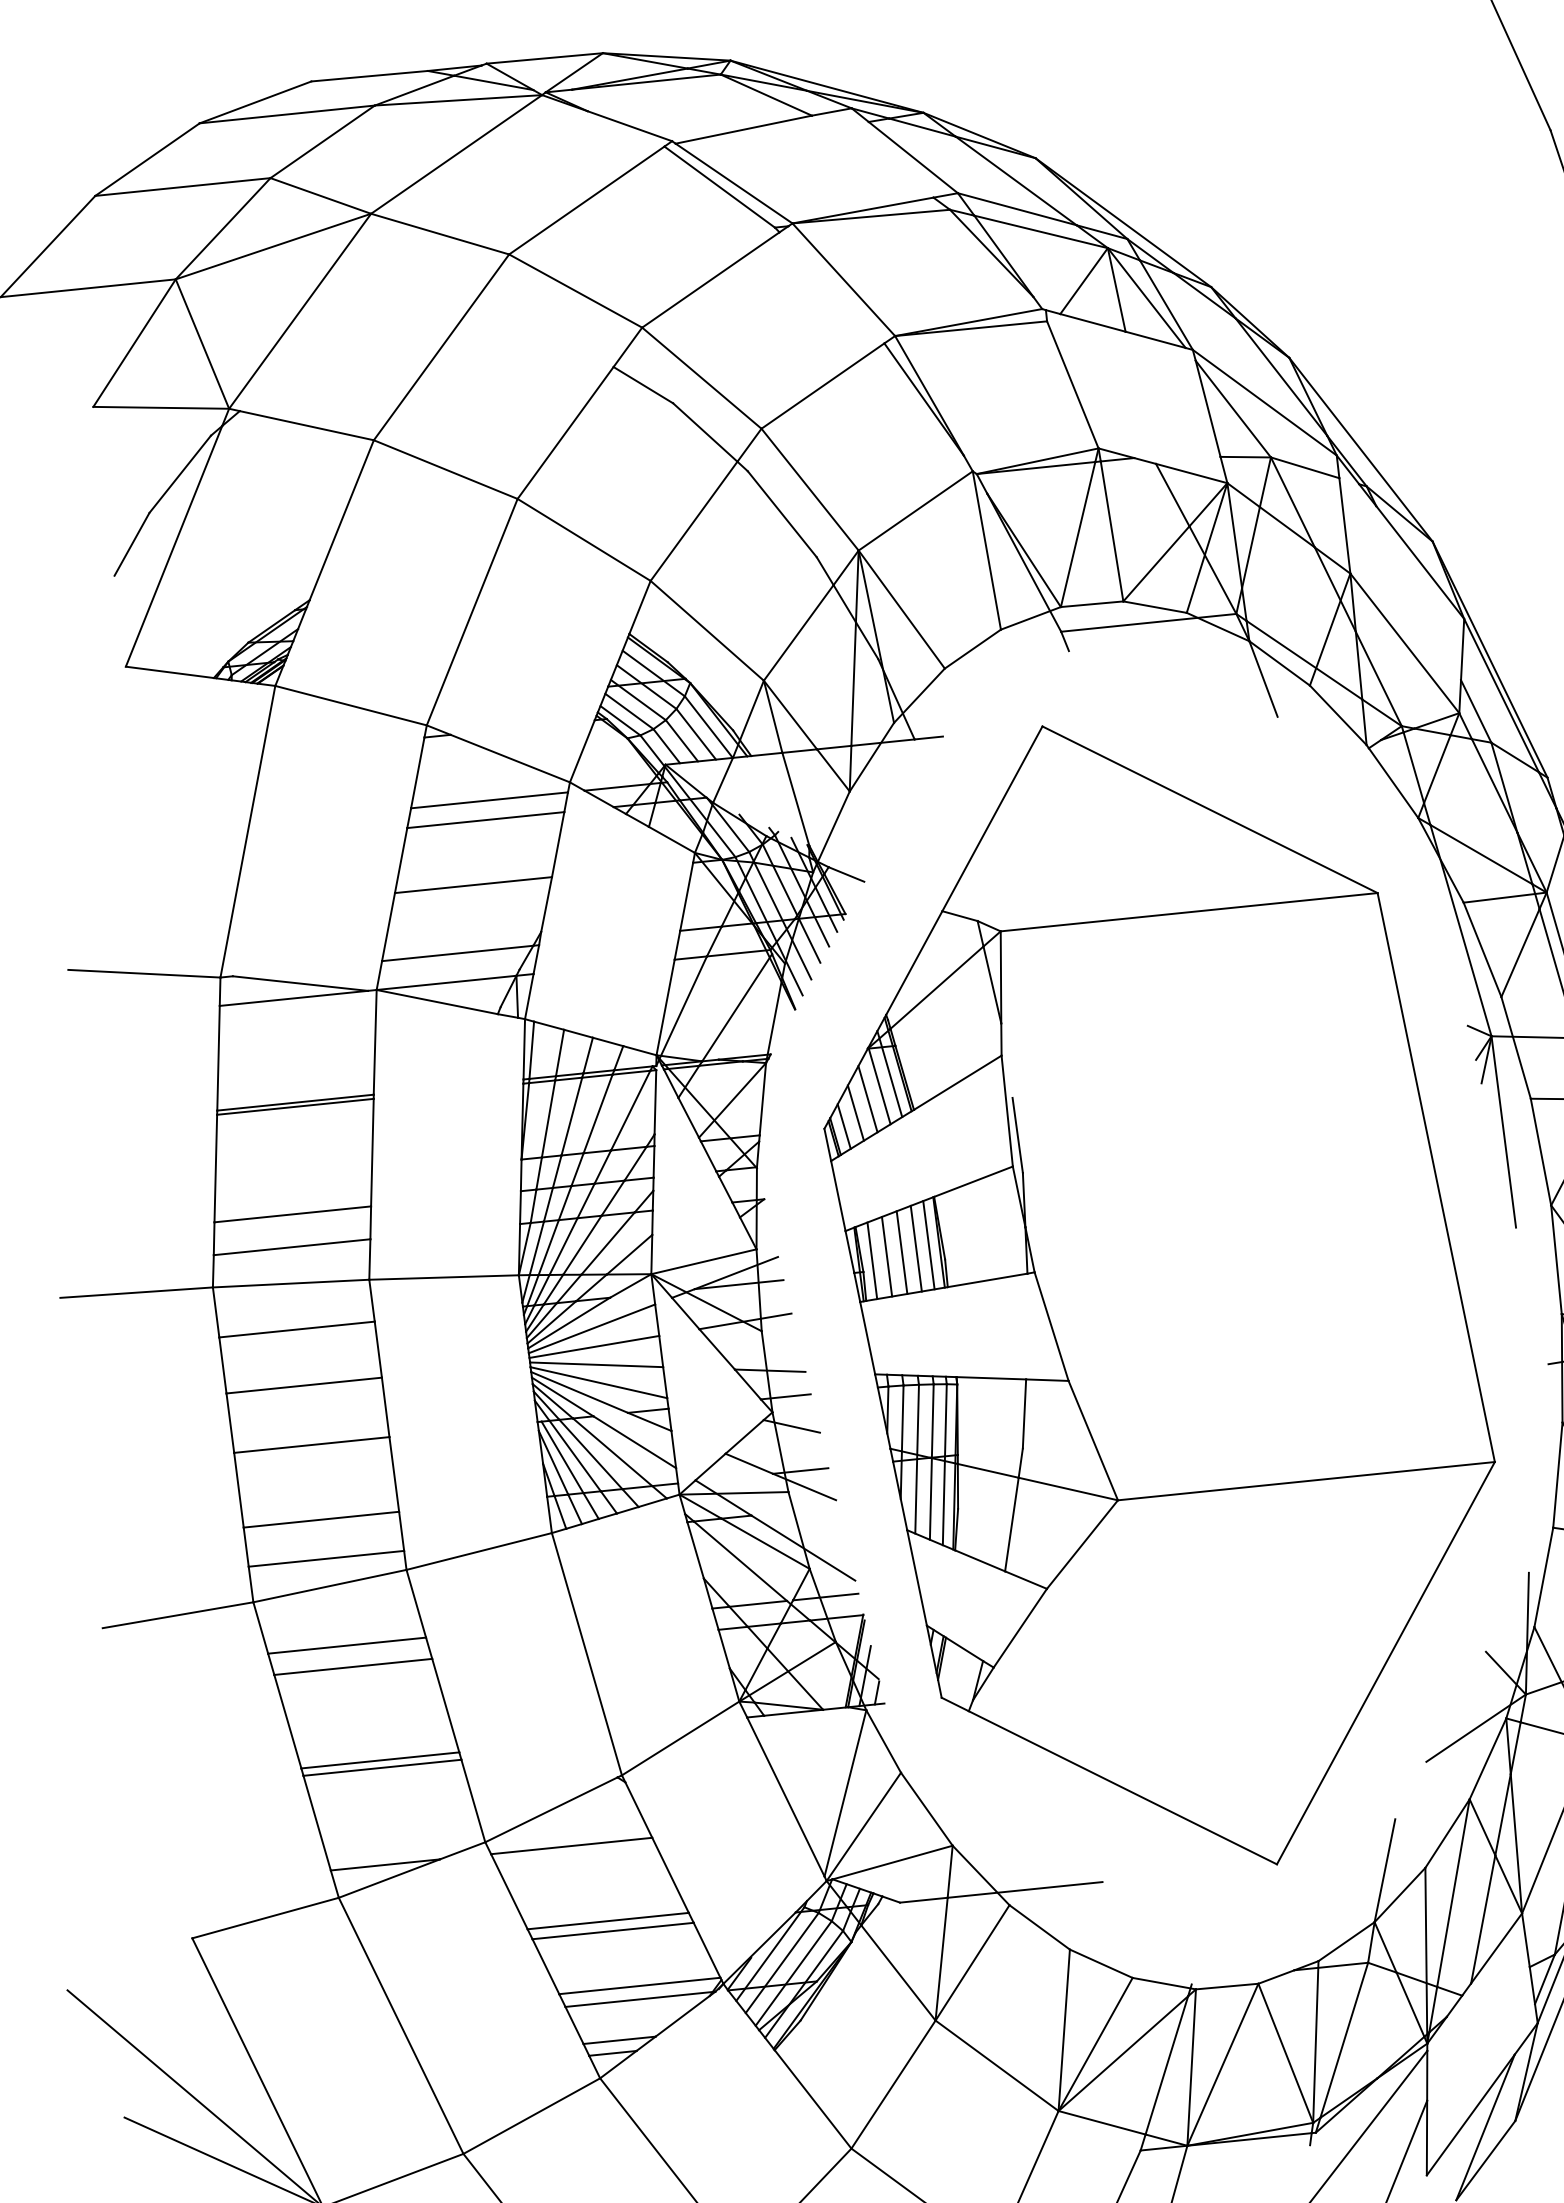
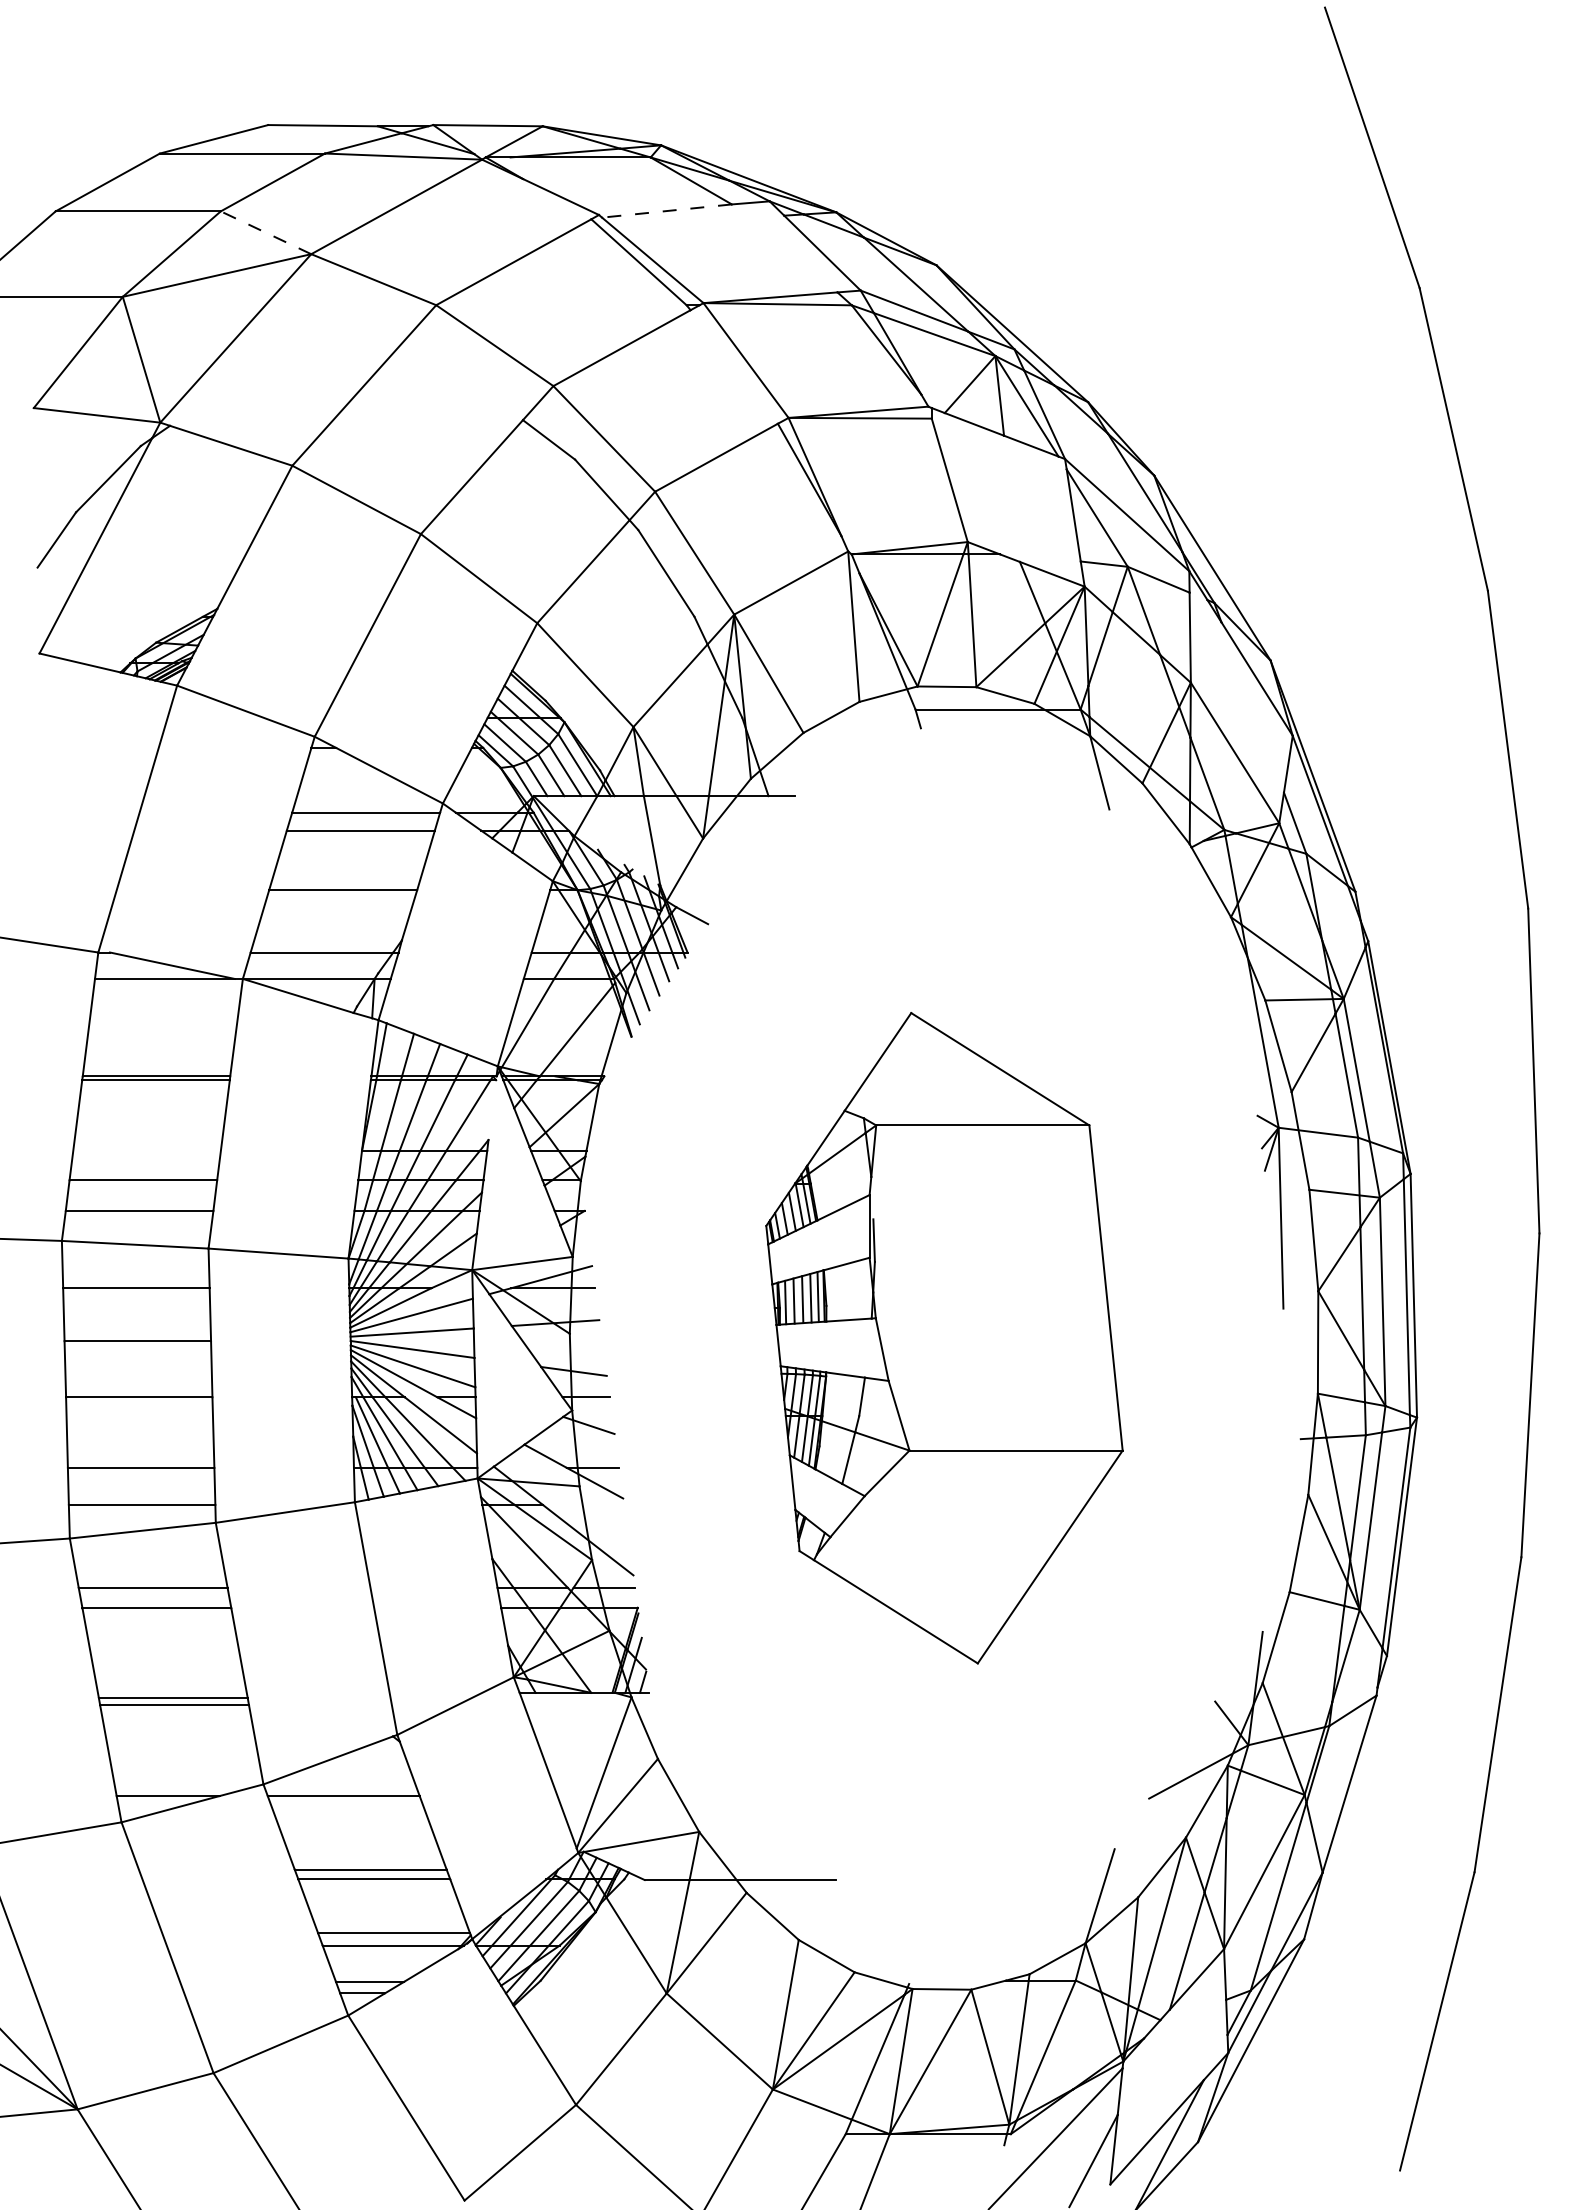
line: (743, 130) -> (666, 211), solid -> dashed
line: (320, 195) -> (265, 232), solid -> dashed
line: (655, 1102) -> (492, 1110), removed
part: (1159, 1295) -> (944, 1338), size x0.6

